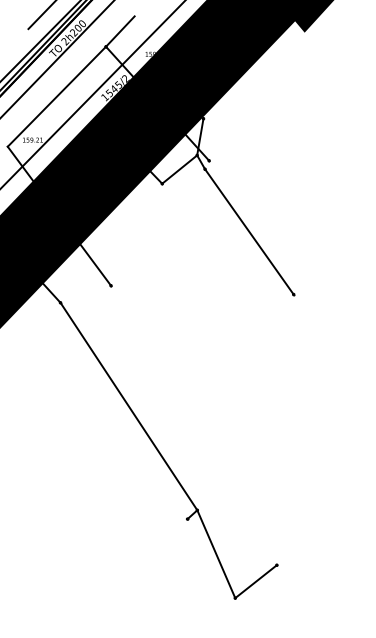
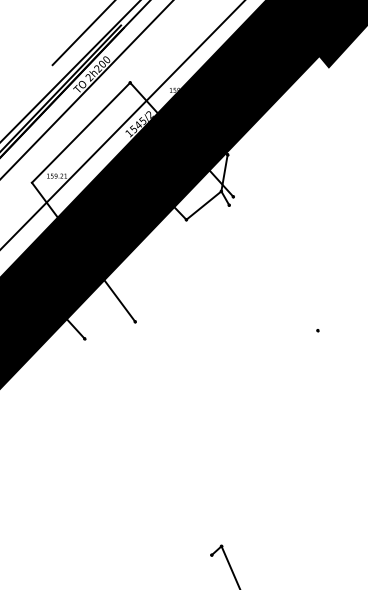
line: (120, 31) -> (144, 67), removed
line: (249, 231) -> (273, 267), removed
line: (128, 406) -> (152, 442), removed

